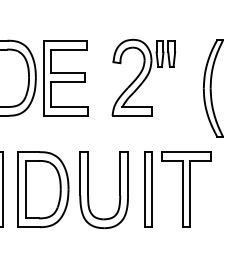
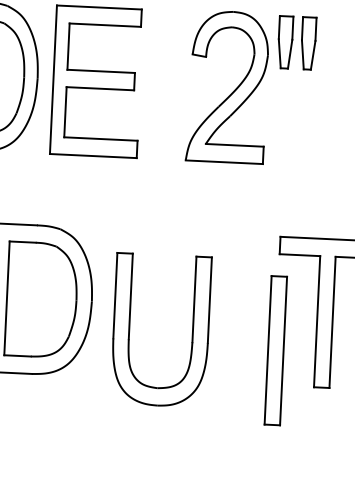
part: (148, 189) -> (275, 350), moved
part: (88, 190) -> (130, 329), moved

